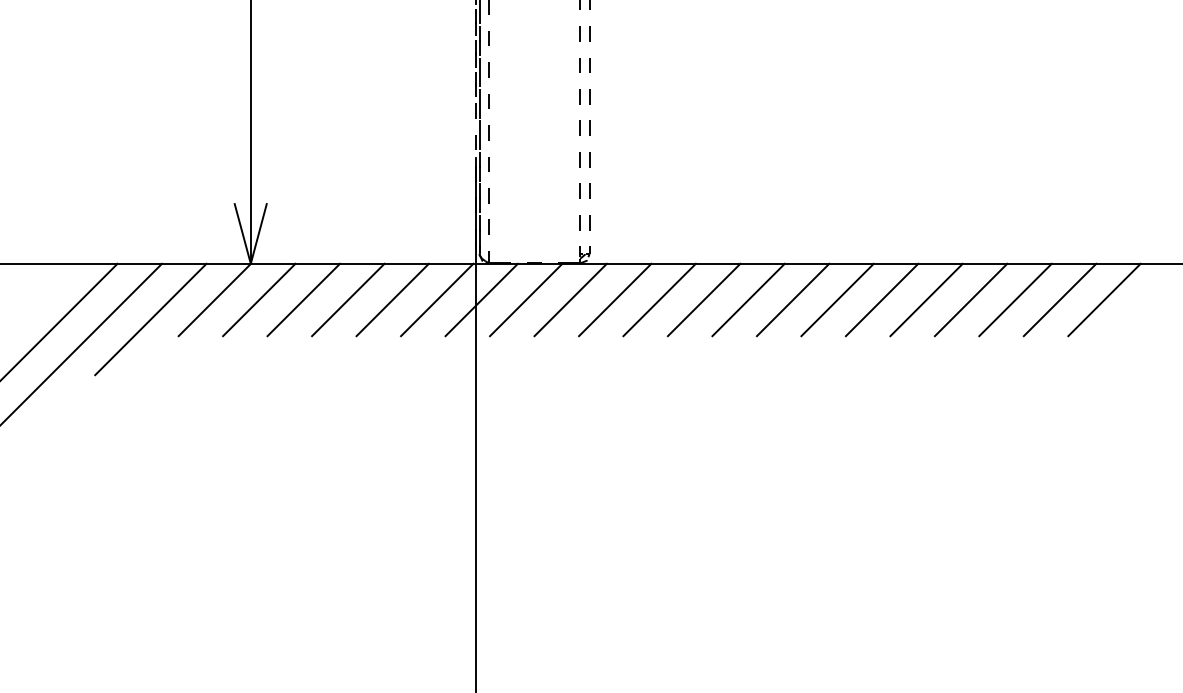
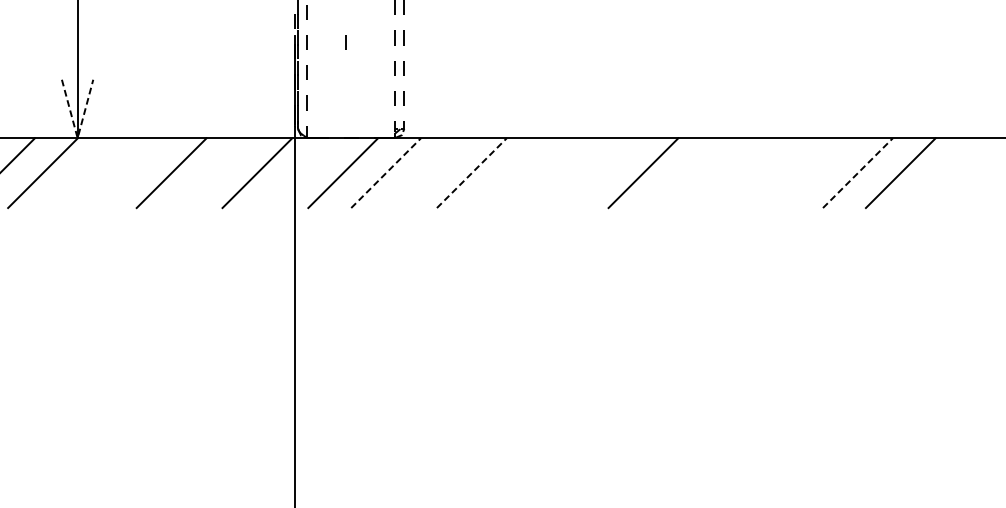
line: (528, 164) -> (345, 42), added
line: (250, 263) -> (77, 137), solid -> dashed
line: (259, 299) -> (86, 172), removed
line: (303, 299) -> (128, 172), removed
line: (392, 299) -> (214, 172), removed
line: (481, 299) -> (300, 172), removed
line: (571, 299) -> (386, 172), solid -> dashed
line: (615, 299) -> (429, 172), removed
line: (660, 299) -> (472, 172), solid -> dashed
line: (703, 299) -> (514, 172), removed
line: (748, 299) -> (557, 172), removed
line: (792, 299) -> (599, 172), removed
line: (881, 299) -> (685, 172), removed
line: (926, 299) -> (729, 172), removed
line: (970, 299) -> (771, 172), removed
line: (1015, 299) -> (814, 172), removed
line: (1060, 299) -> (858, 172), solid -> dashed

